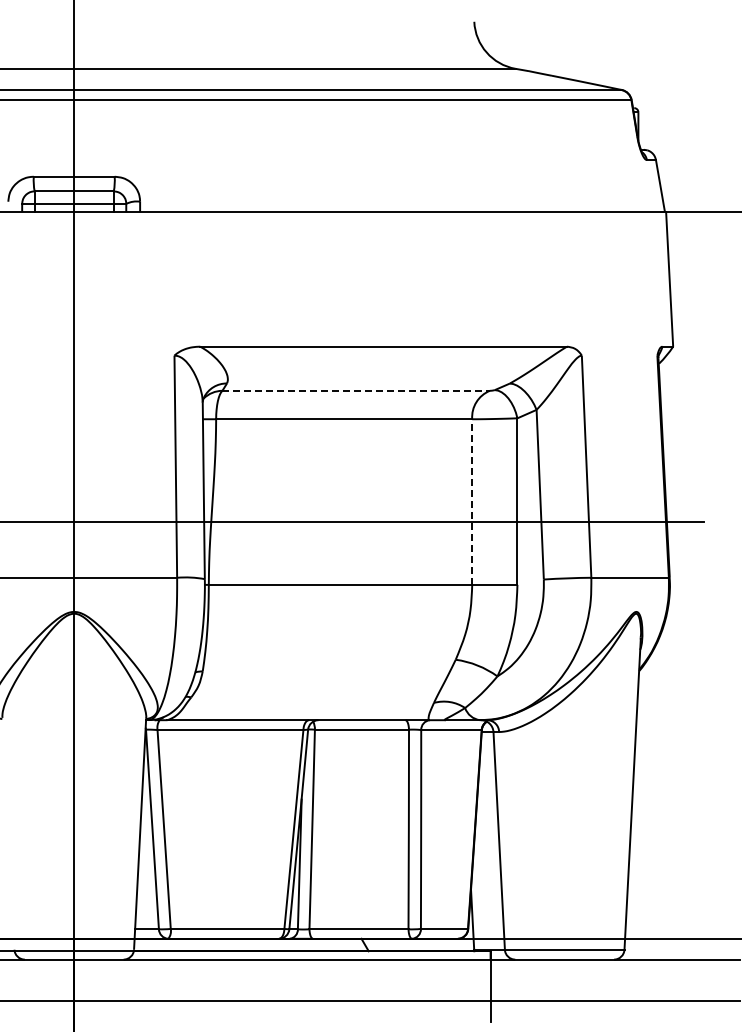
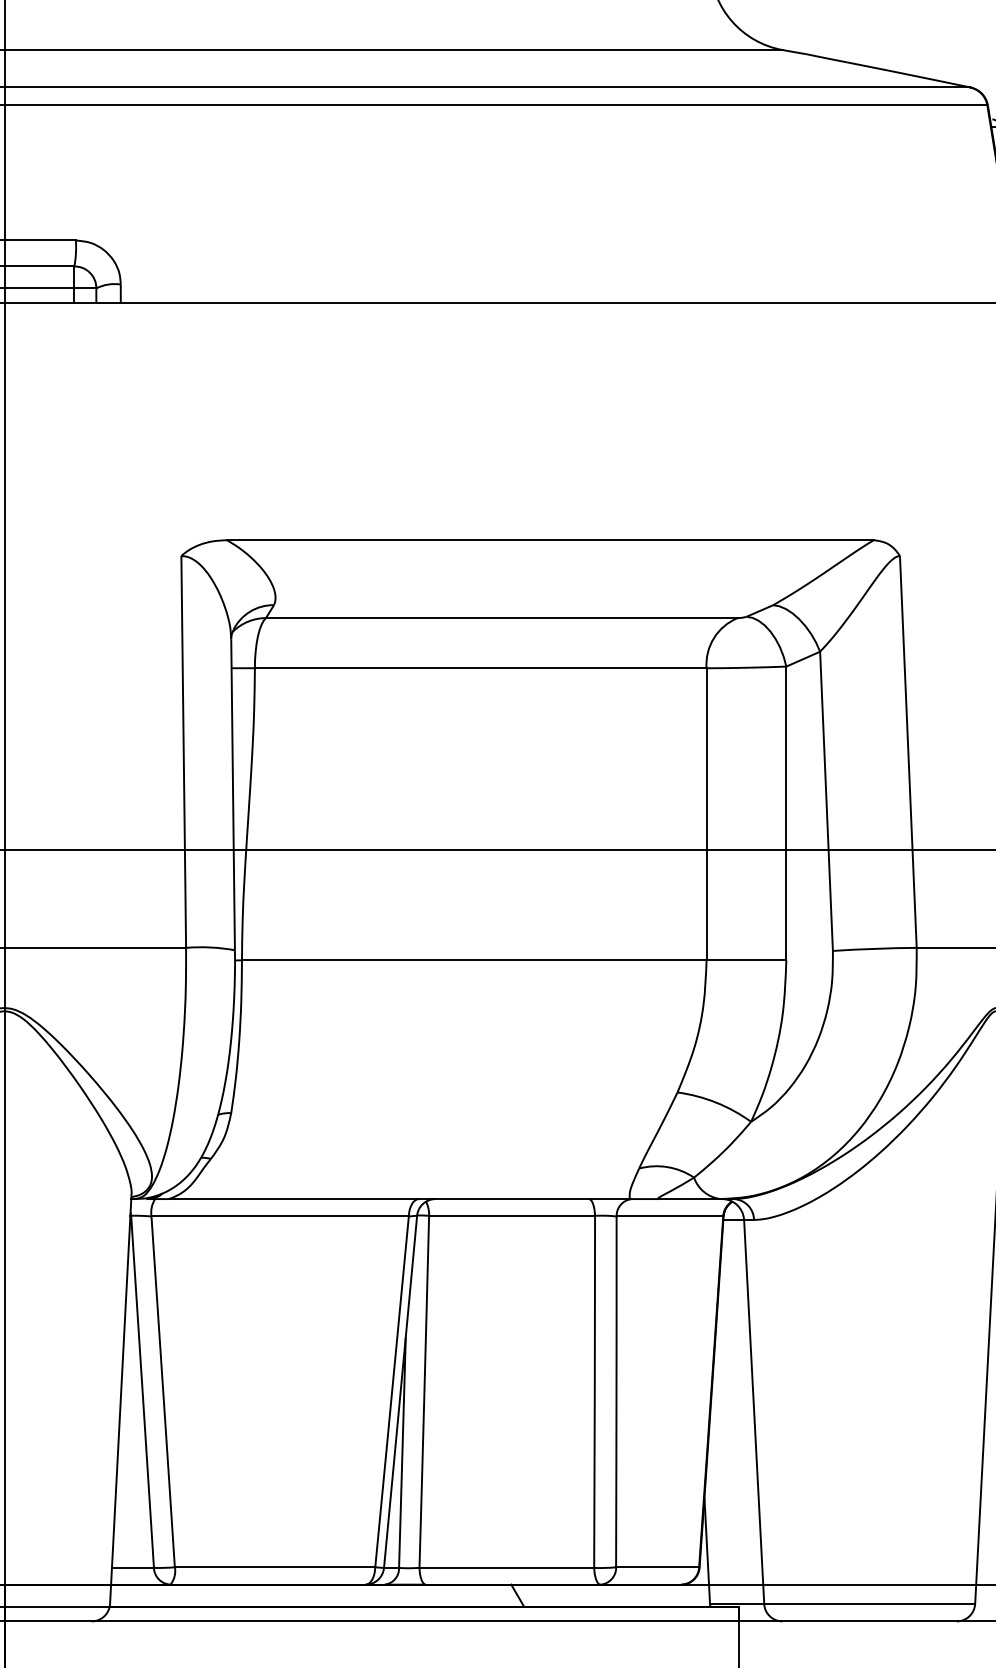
line: (356, 390) -> (502, 617), dashed -> solid
line: (472, 502) -> (707, 815), dashed -> solid

